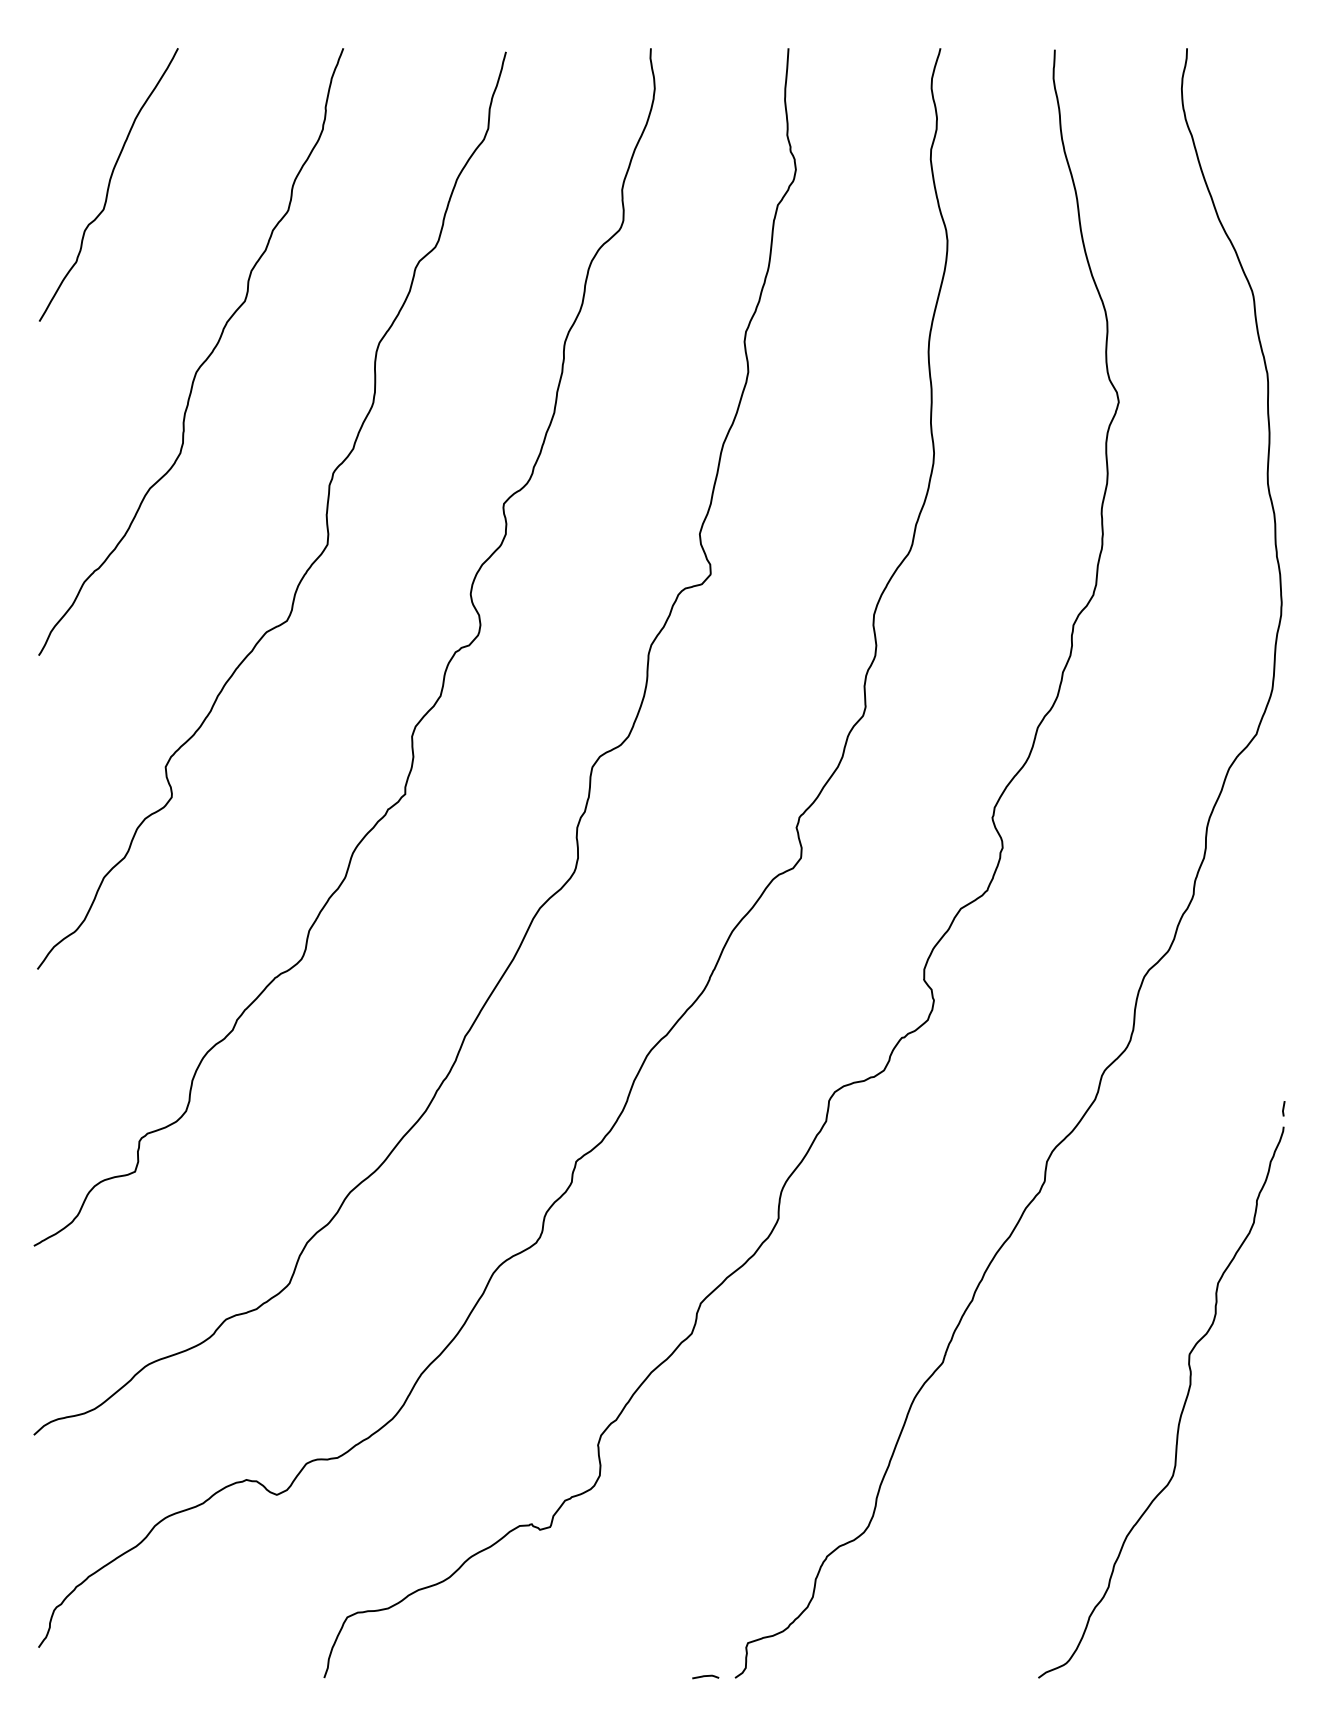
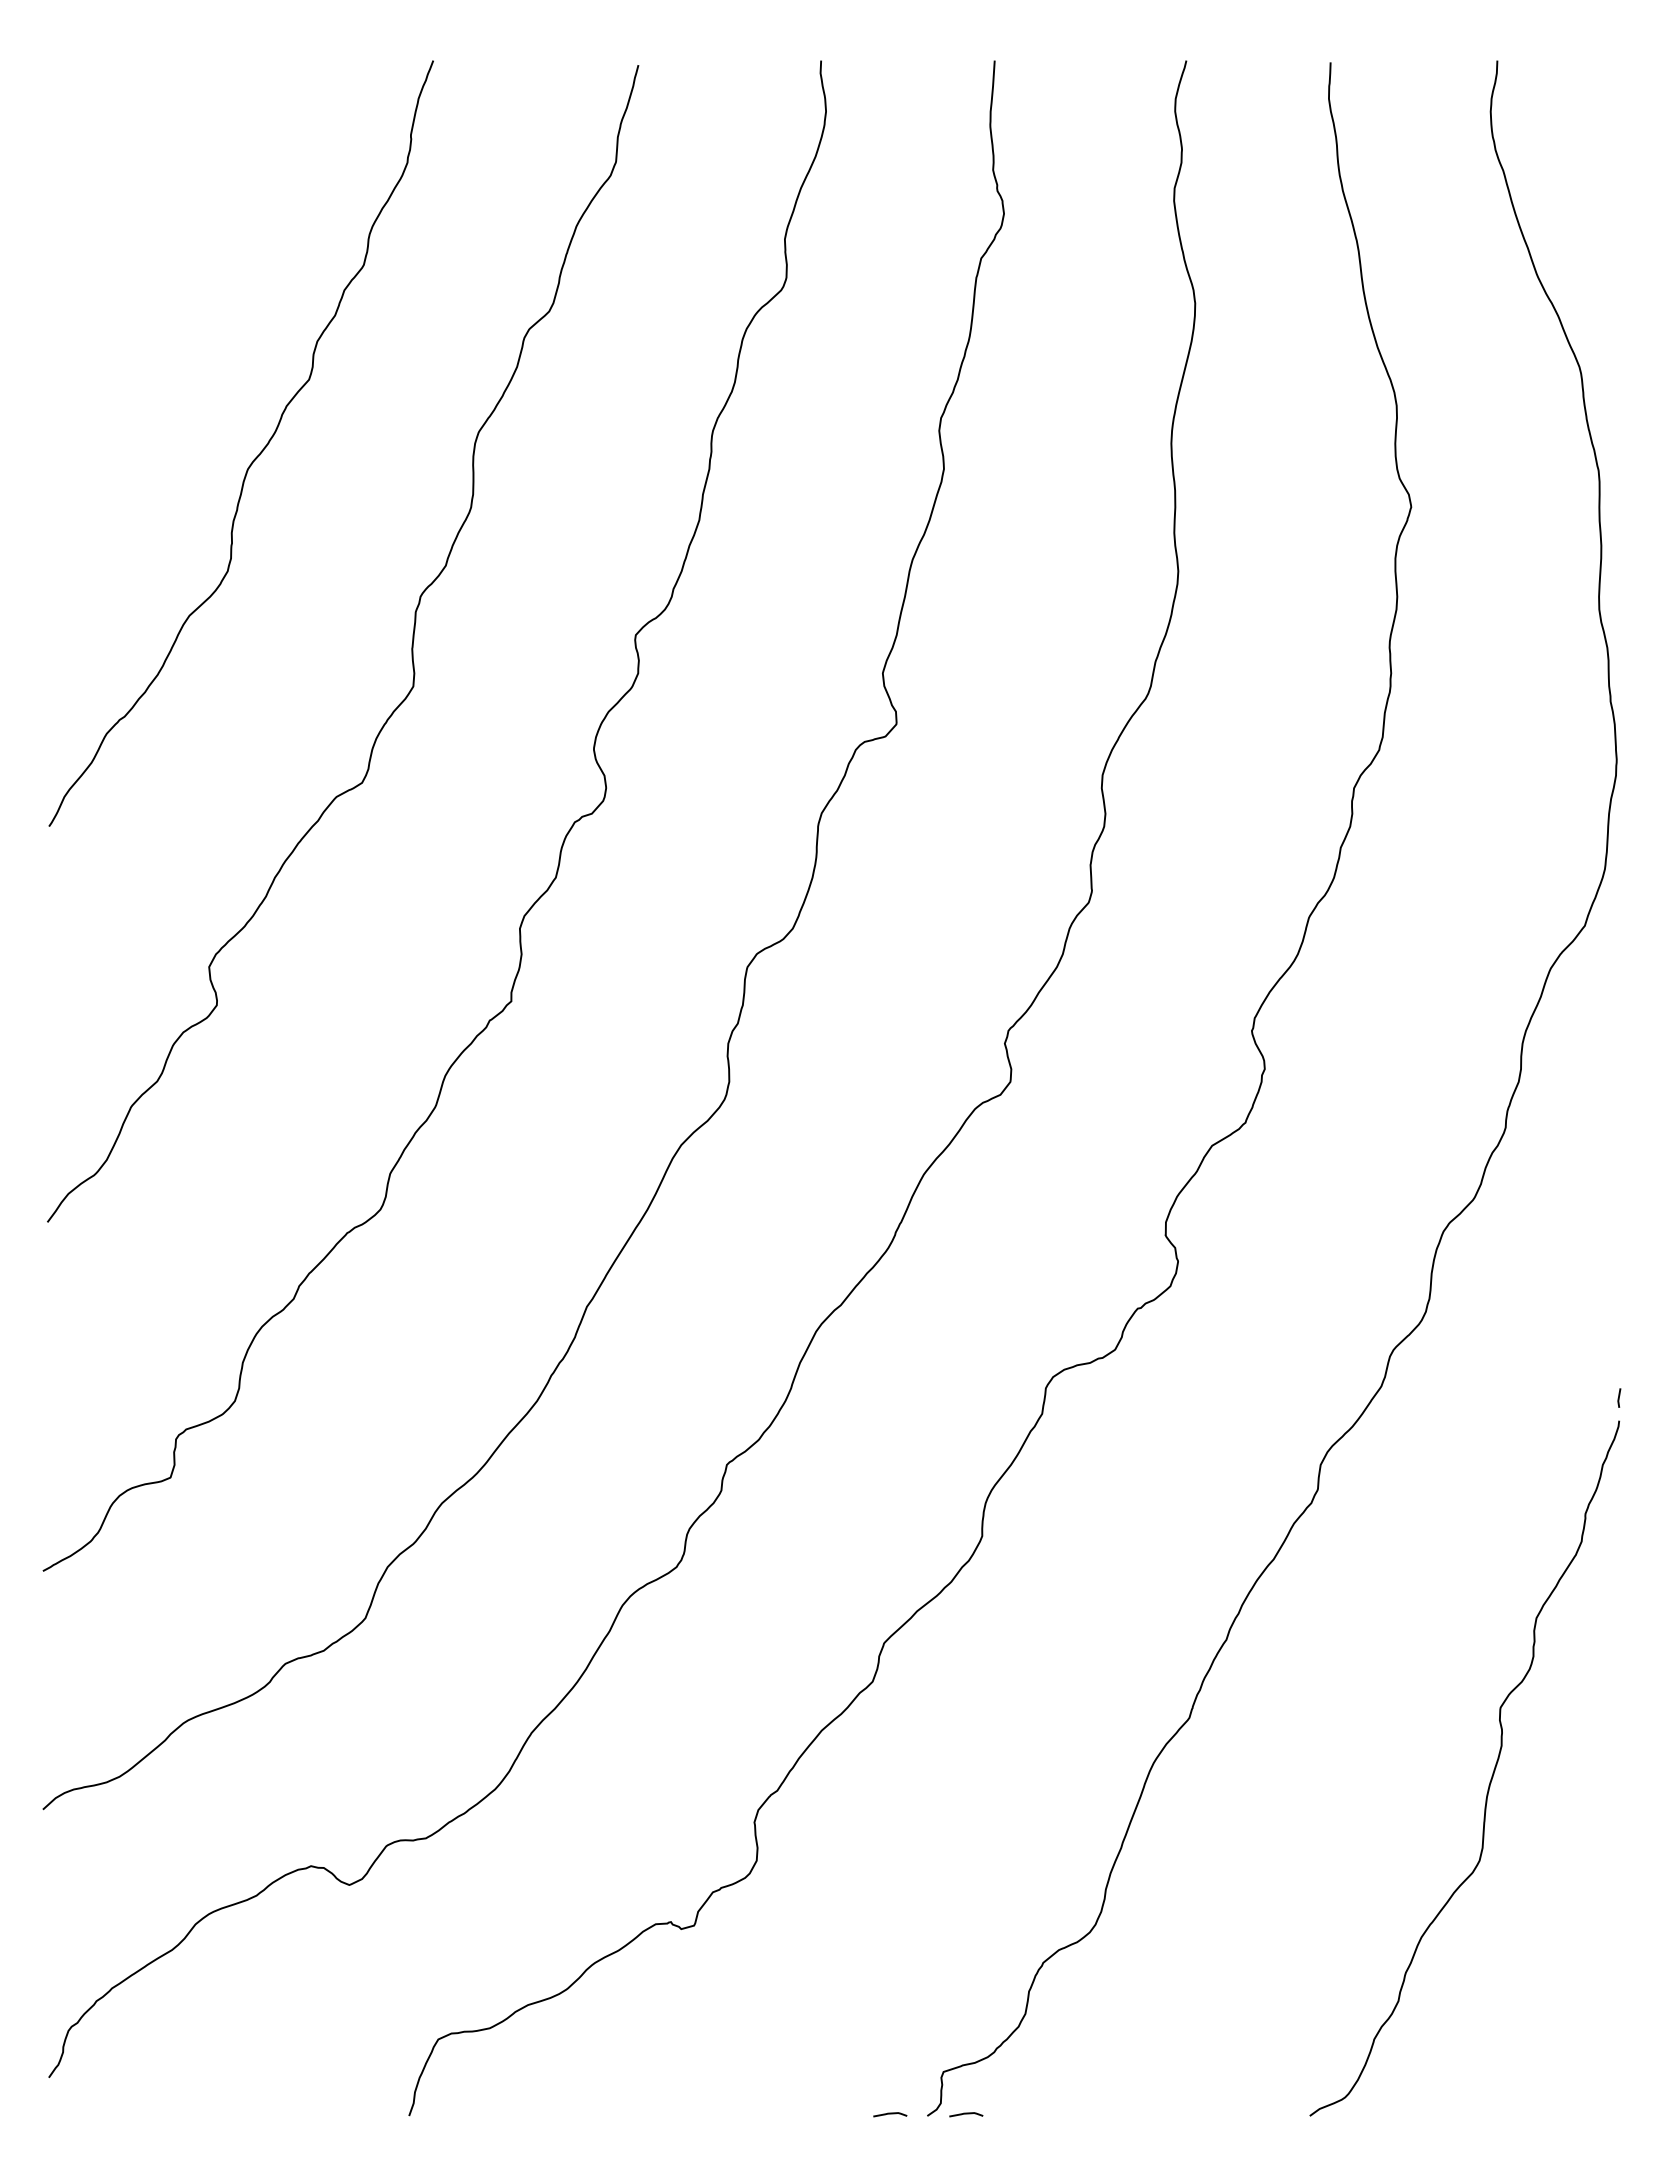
curve: (108, 184) -> (137, 232), removed
curve: (766, 1676) -> (966, 2114), added

